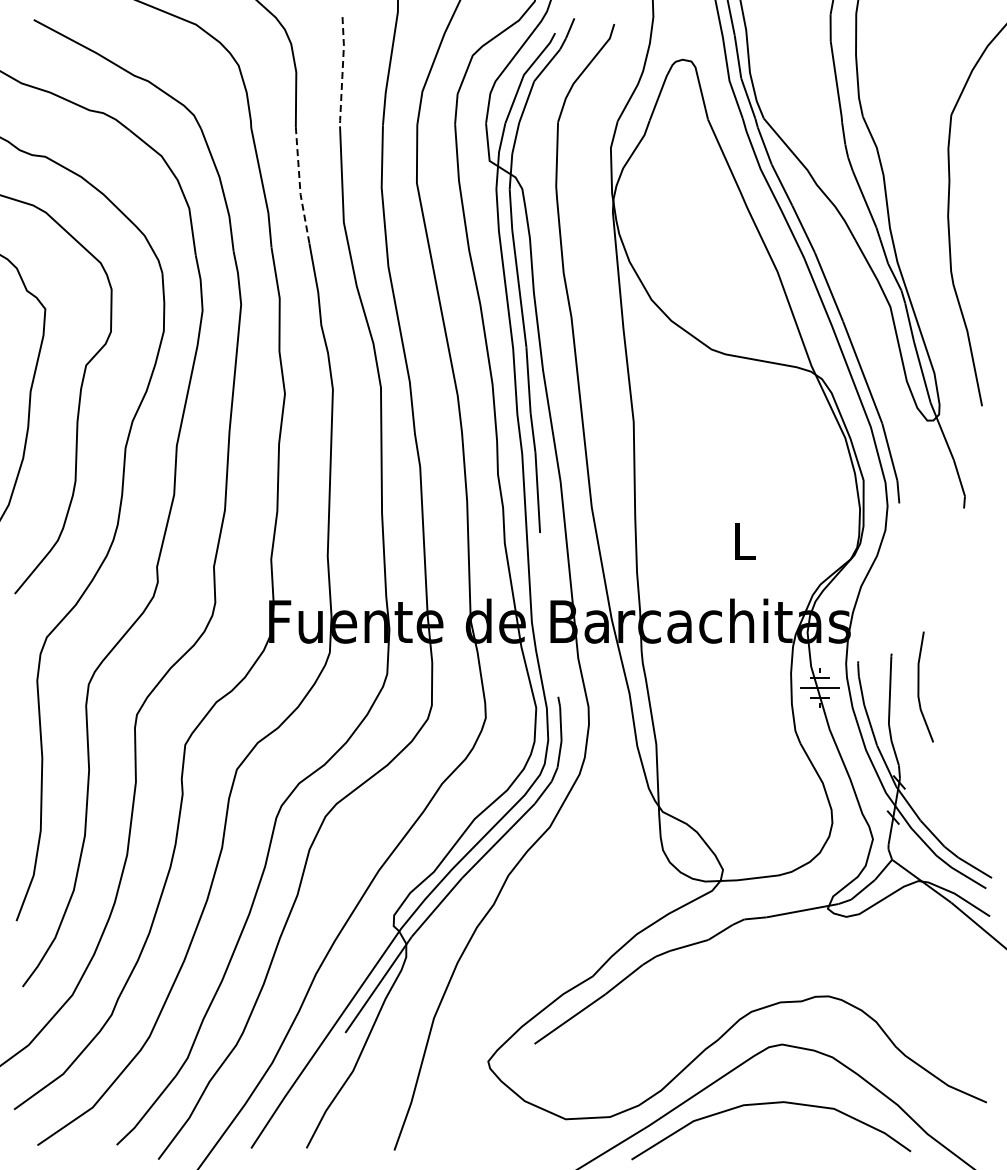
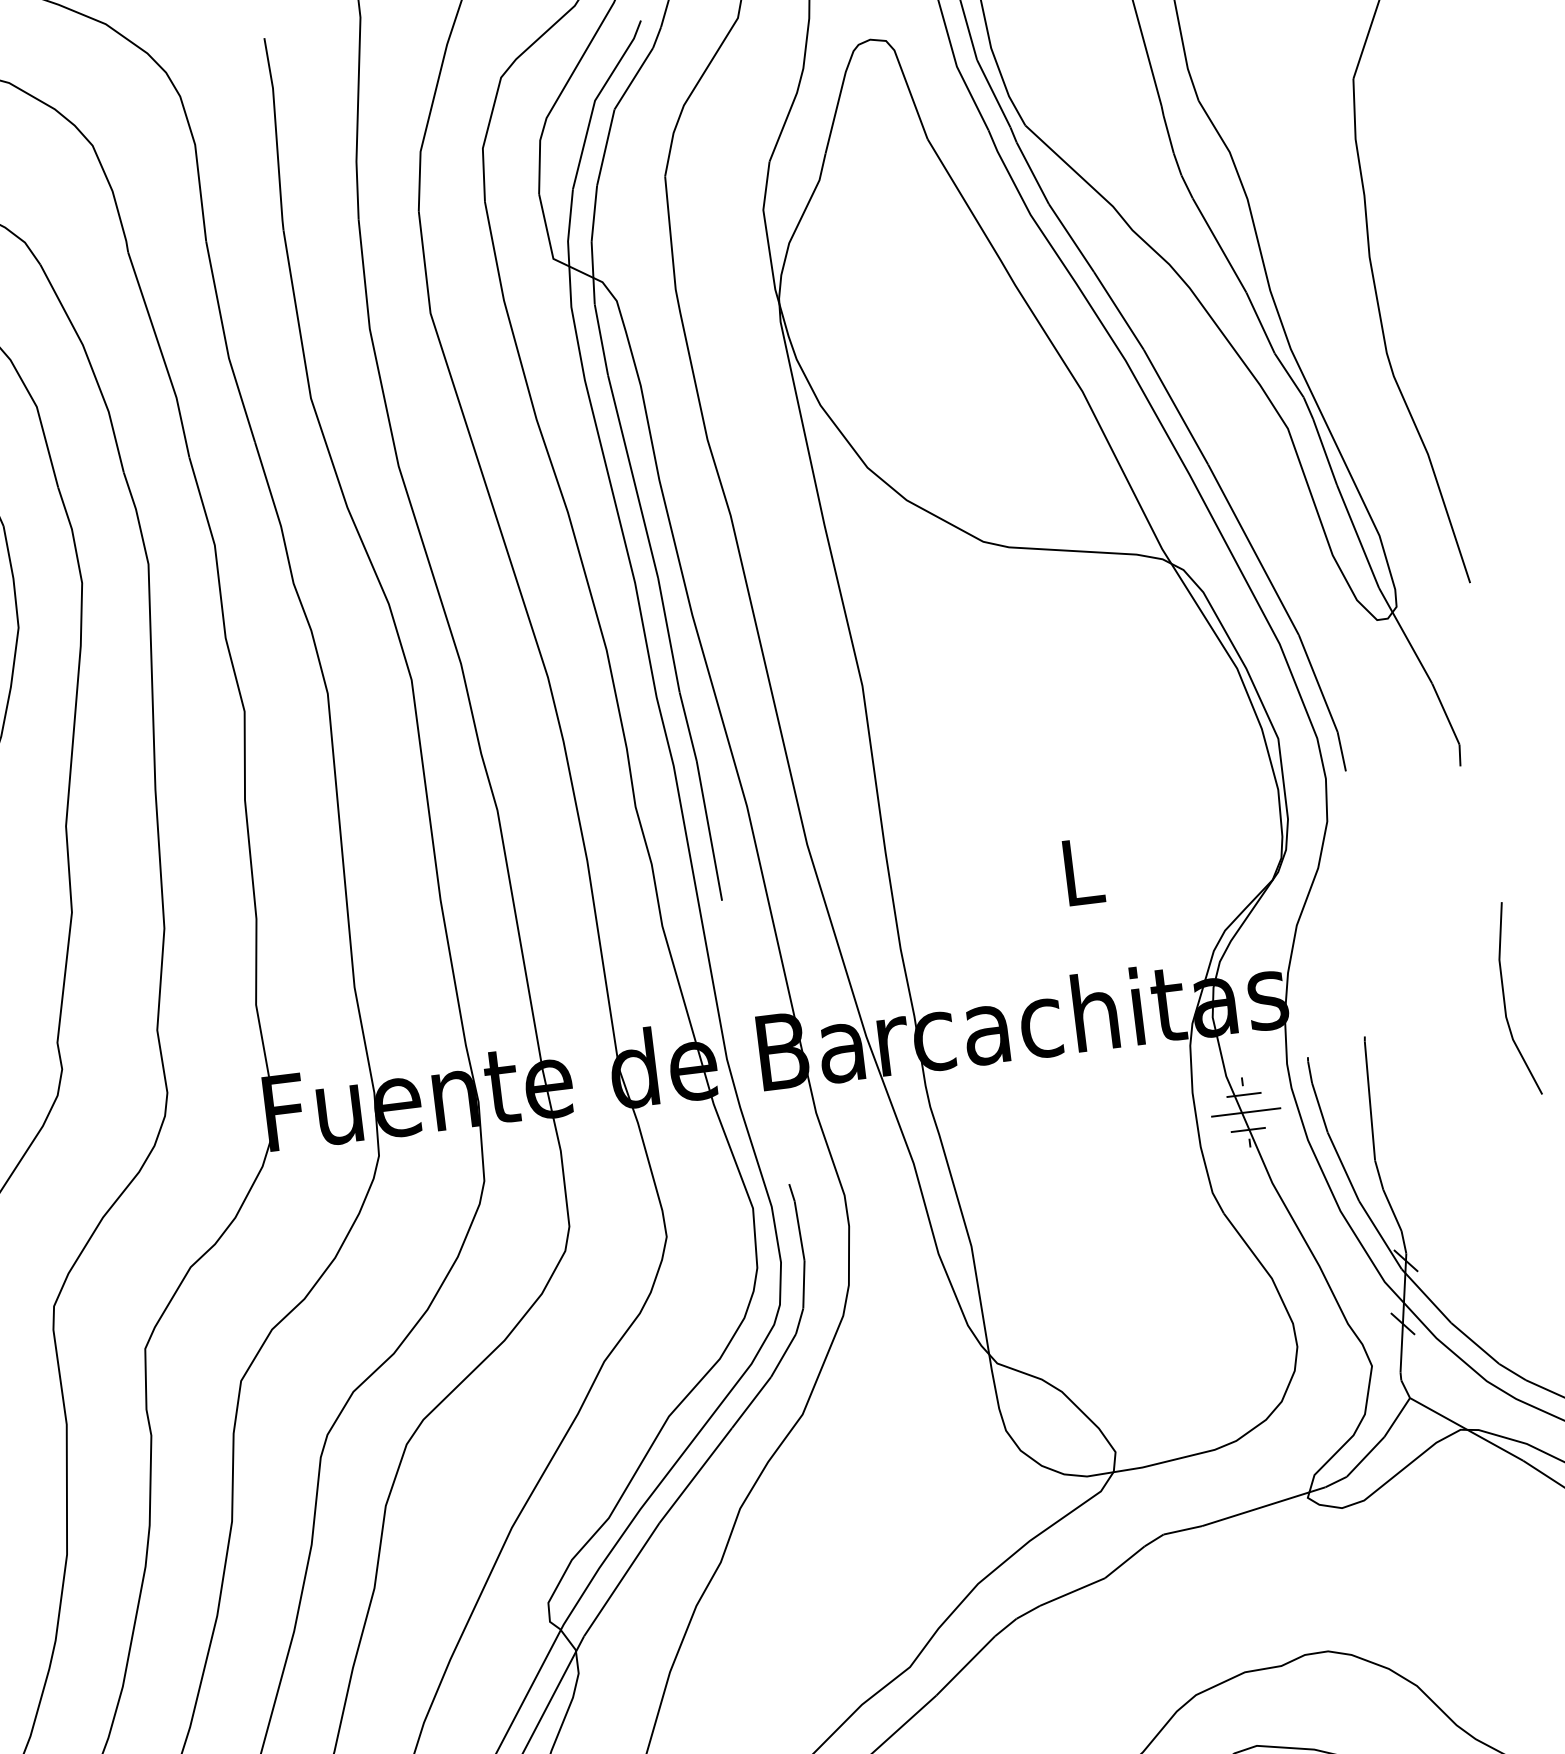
line: (342, 71) -> (276, 133), dashed -> solid
line: (300, 186) -> (227, 344), dashed -> solid
line: (919, 686) -> (1505, 999), moved

